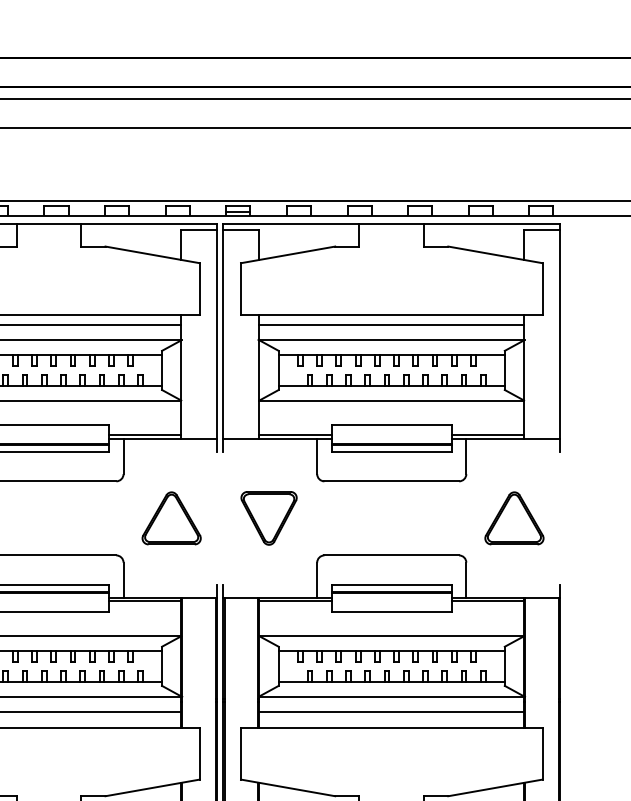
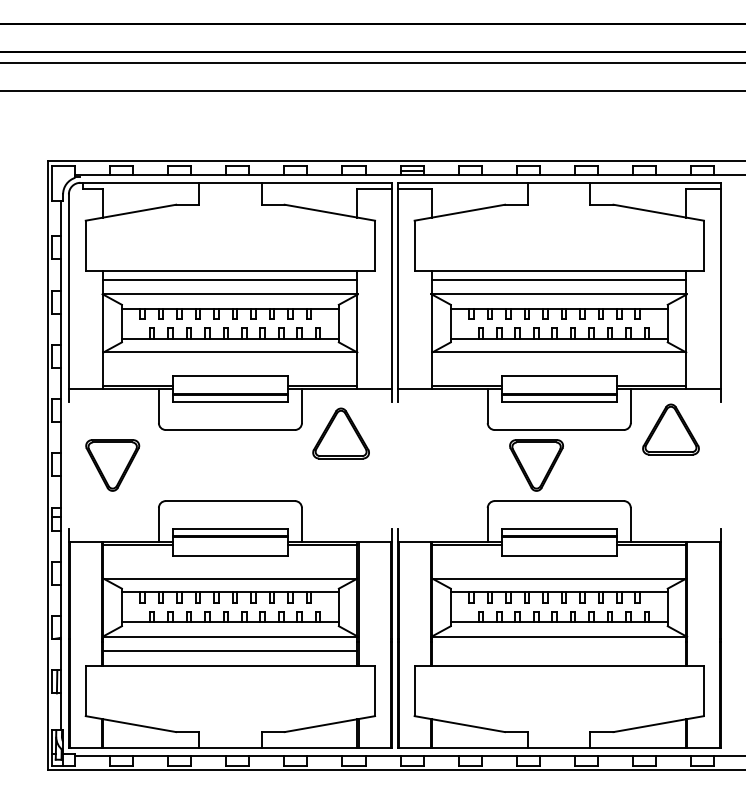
part: (171, 518) -> (340, 433), moved
part: (268, 518) -> (536, 465), moved
part: (513, 518) -> (670, 429), moved
line: (391, 712) -> (559, 651), removed

